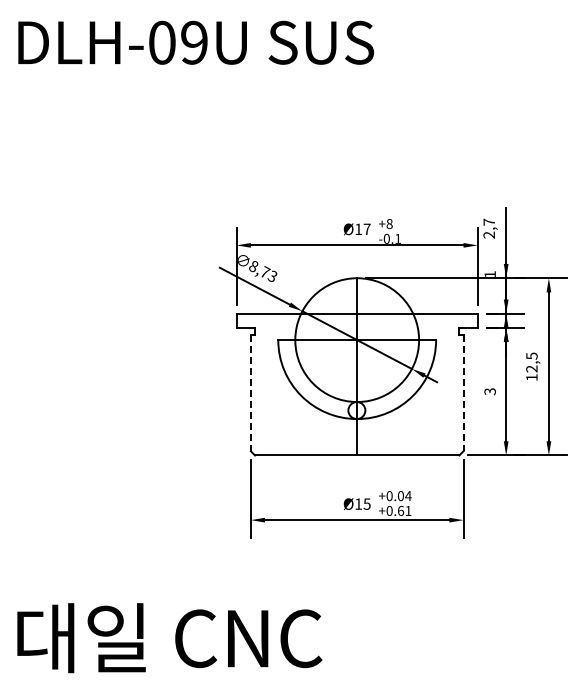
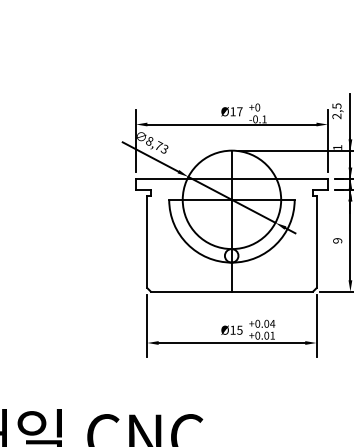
text: (489, 221) -> (337, 105), 2,7 -> 2,5
text: (389, 223) -> (257, 107), +8 -> +0
text: (489, 391) -> (337, 240), 3 -> 9
line: (250, 393) -> (147, 242), dashed -> solid
line: (463, 393) -> (316, 242), dashed -> solid
text: (401, 510) -> (267, 335), +0.61 -> +0.01

